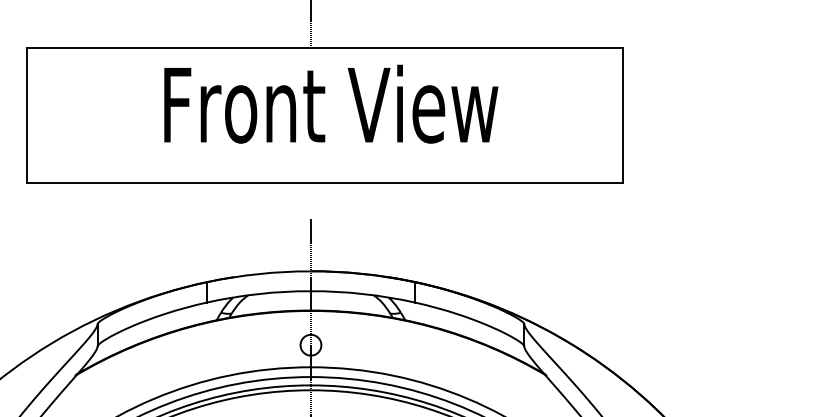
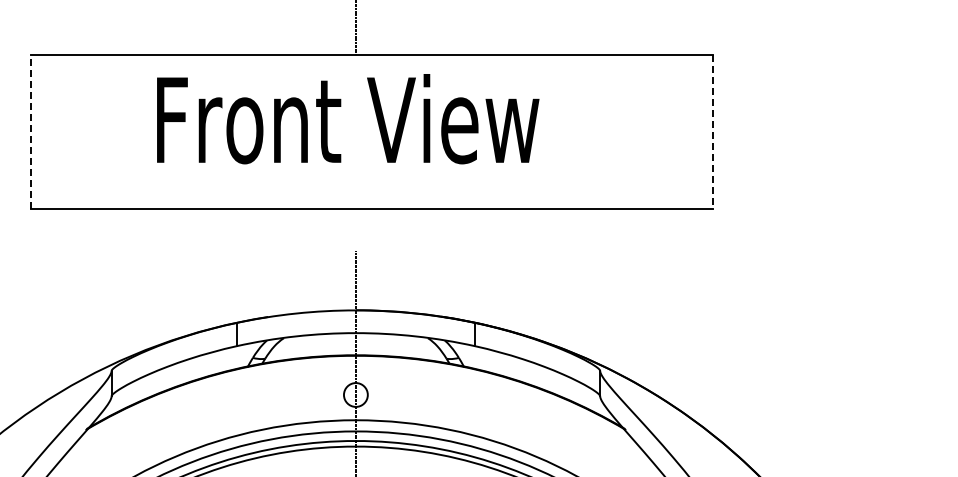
text: (331, 104) -> (348, 119), moved
line: (27, 115) -> (31, 131), solid -> dashed
line: (623, 115) -> (713, 132), solid -> dashed

